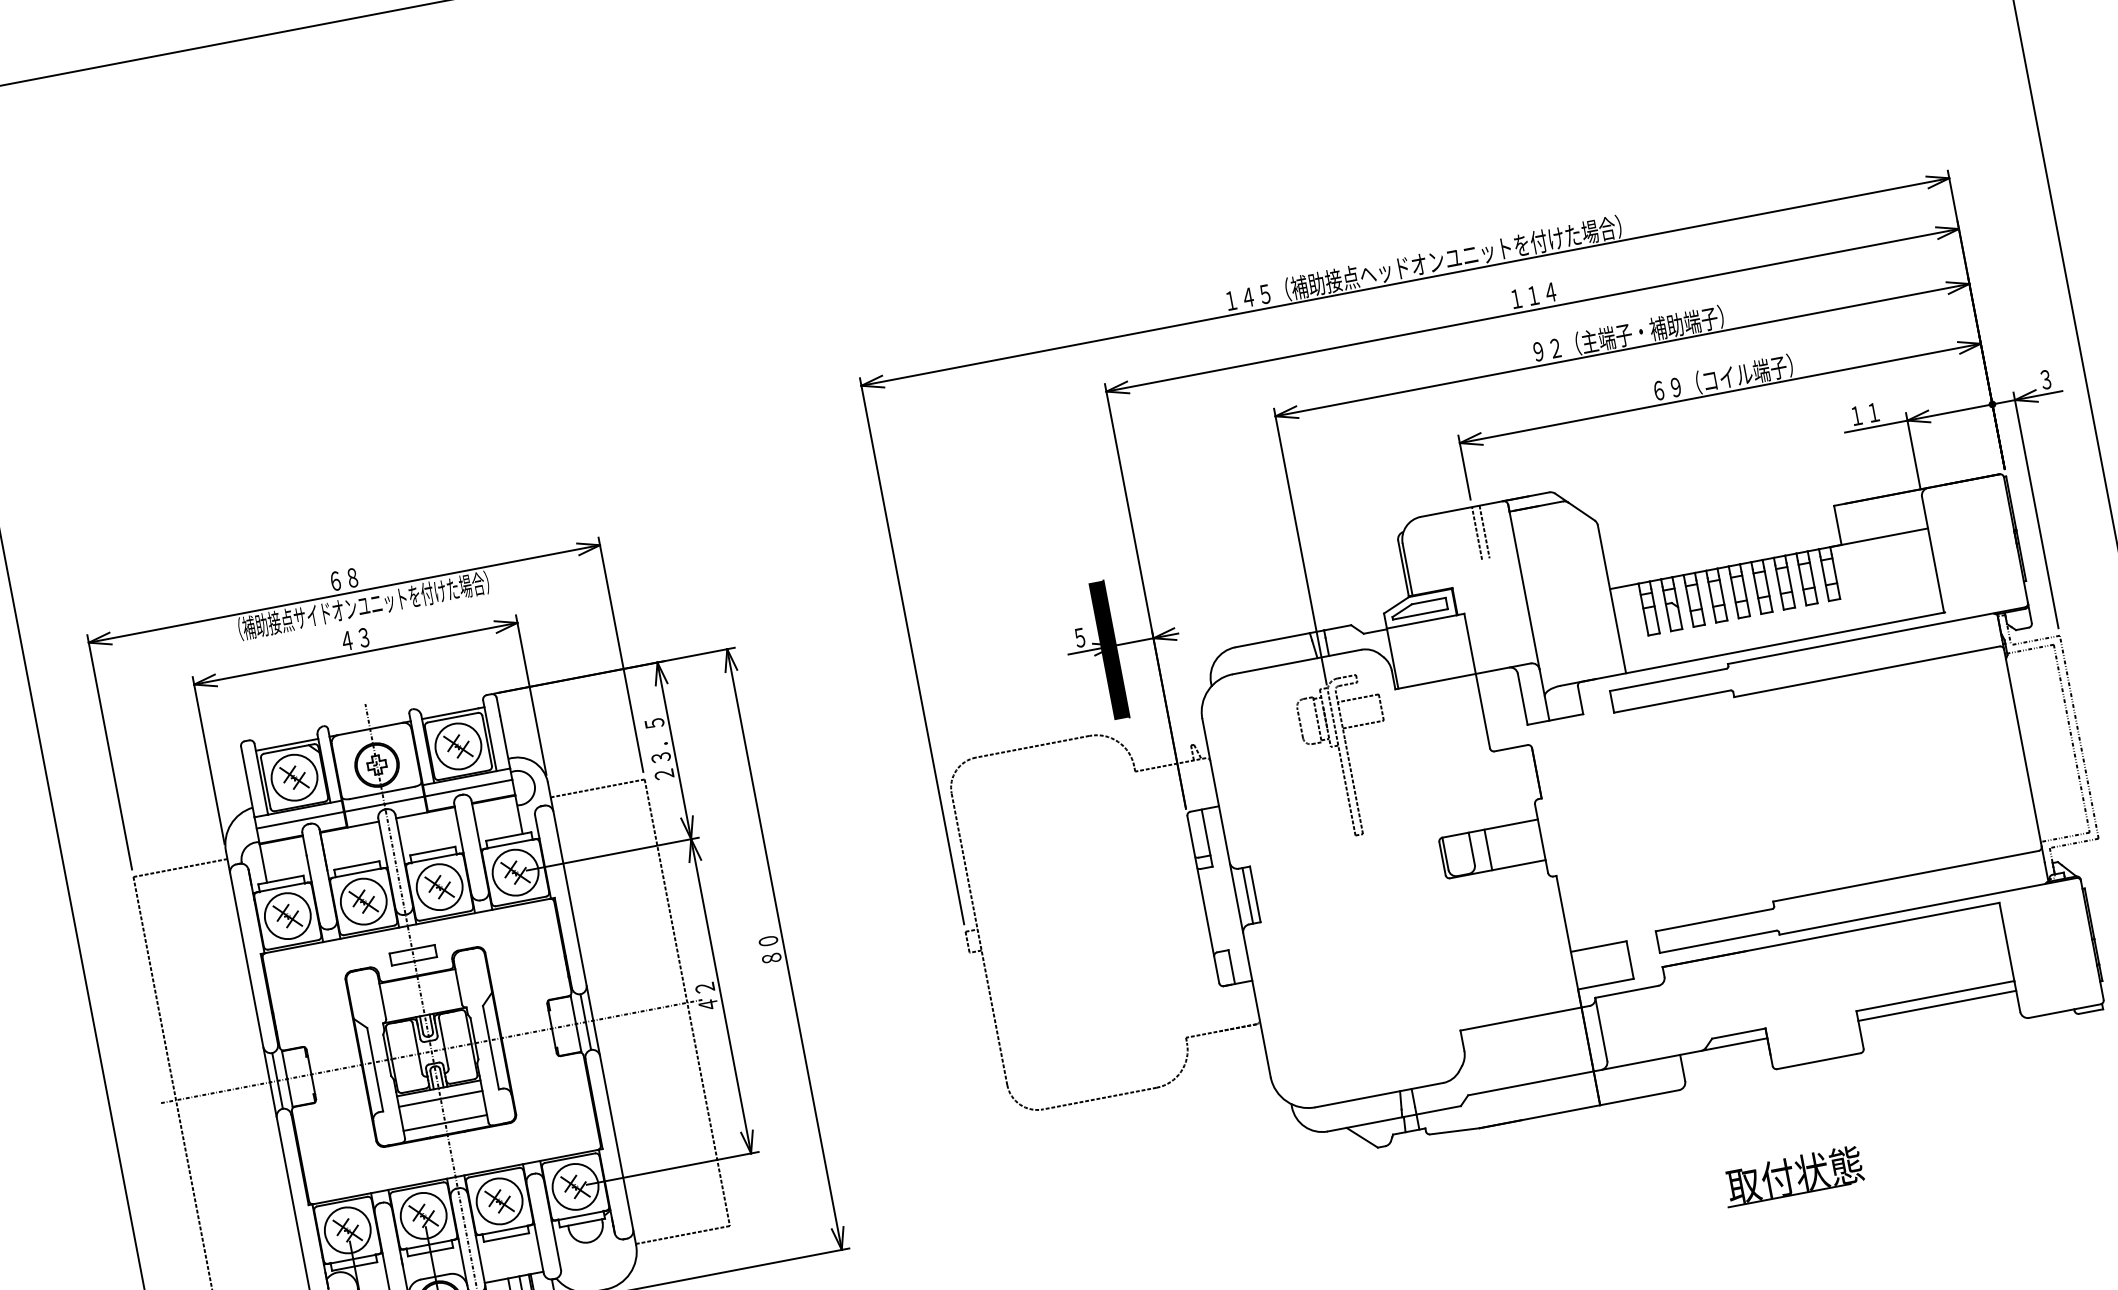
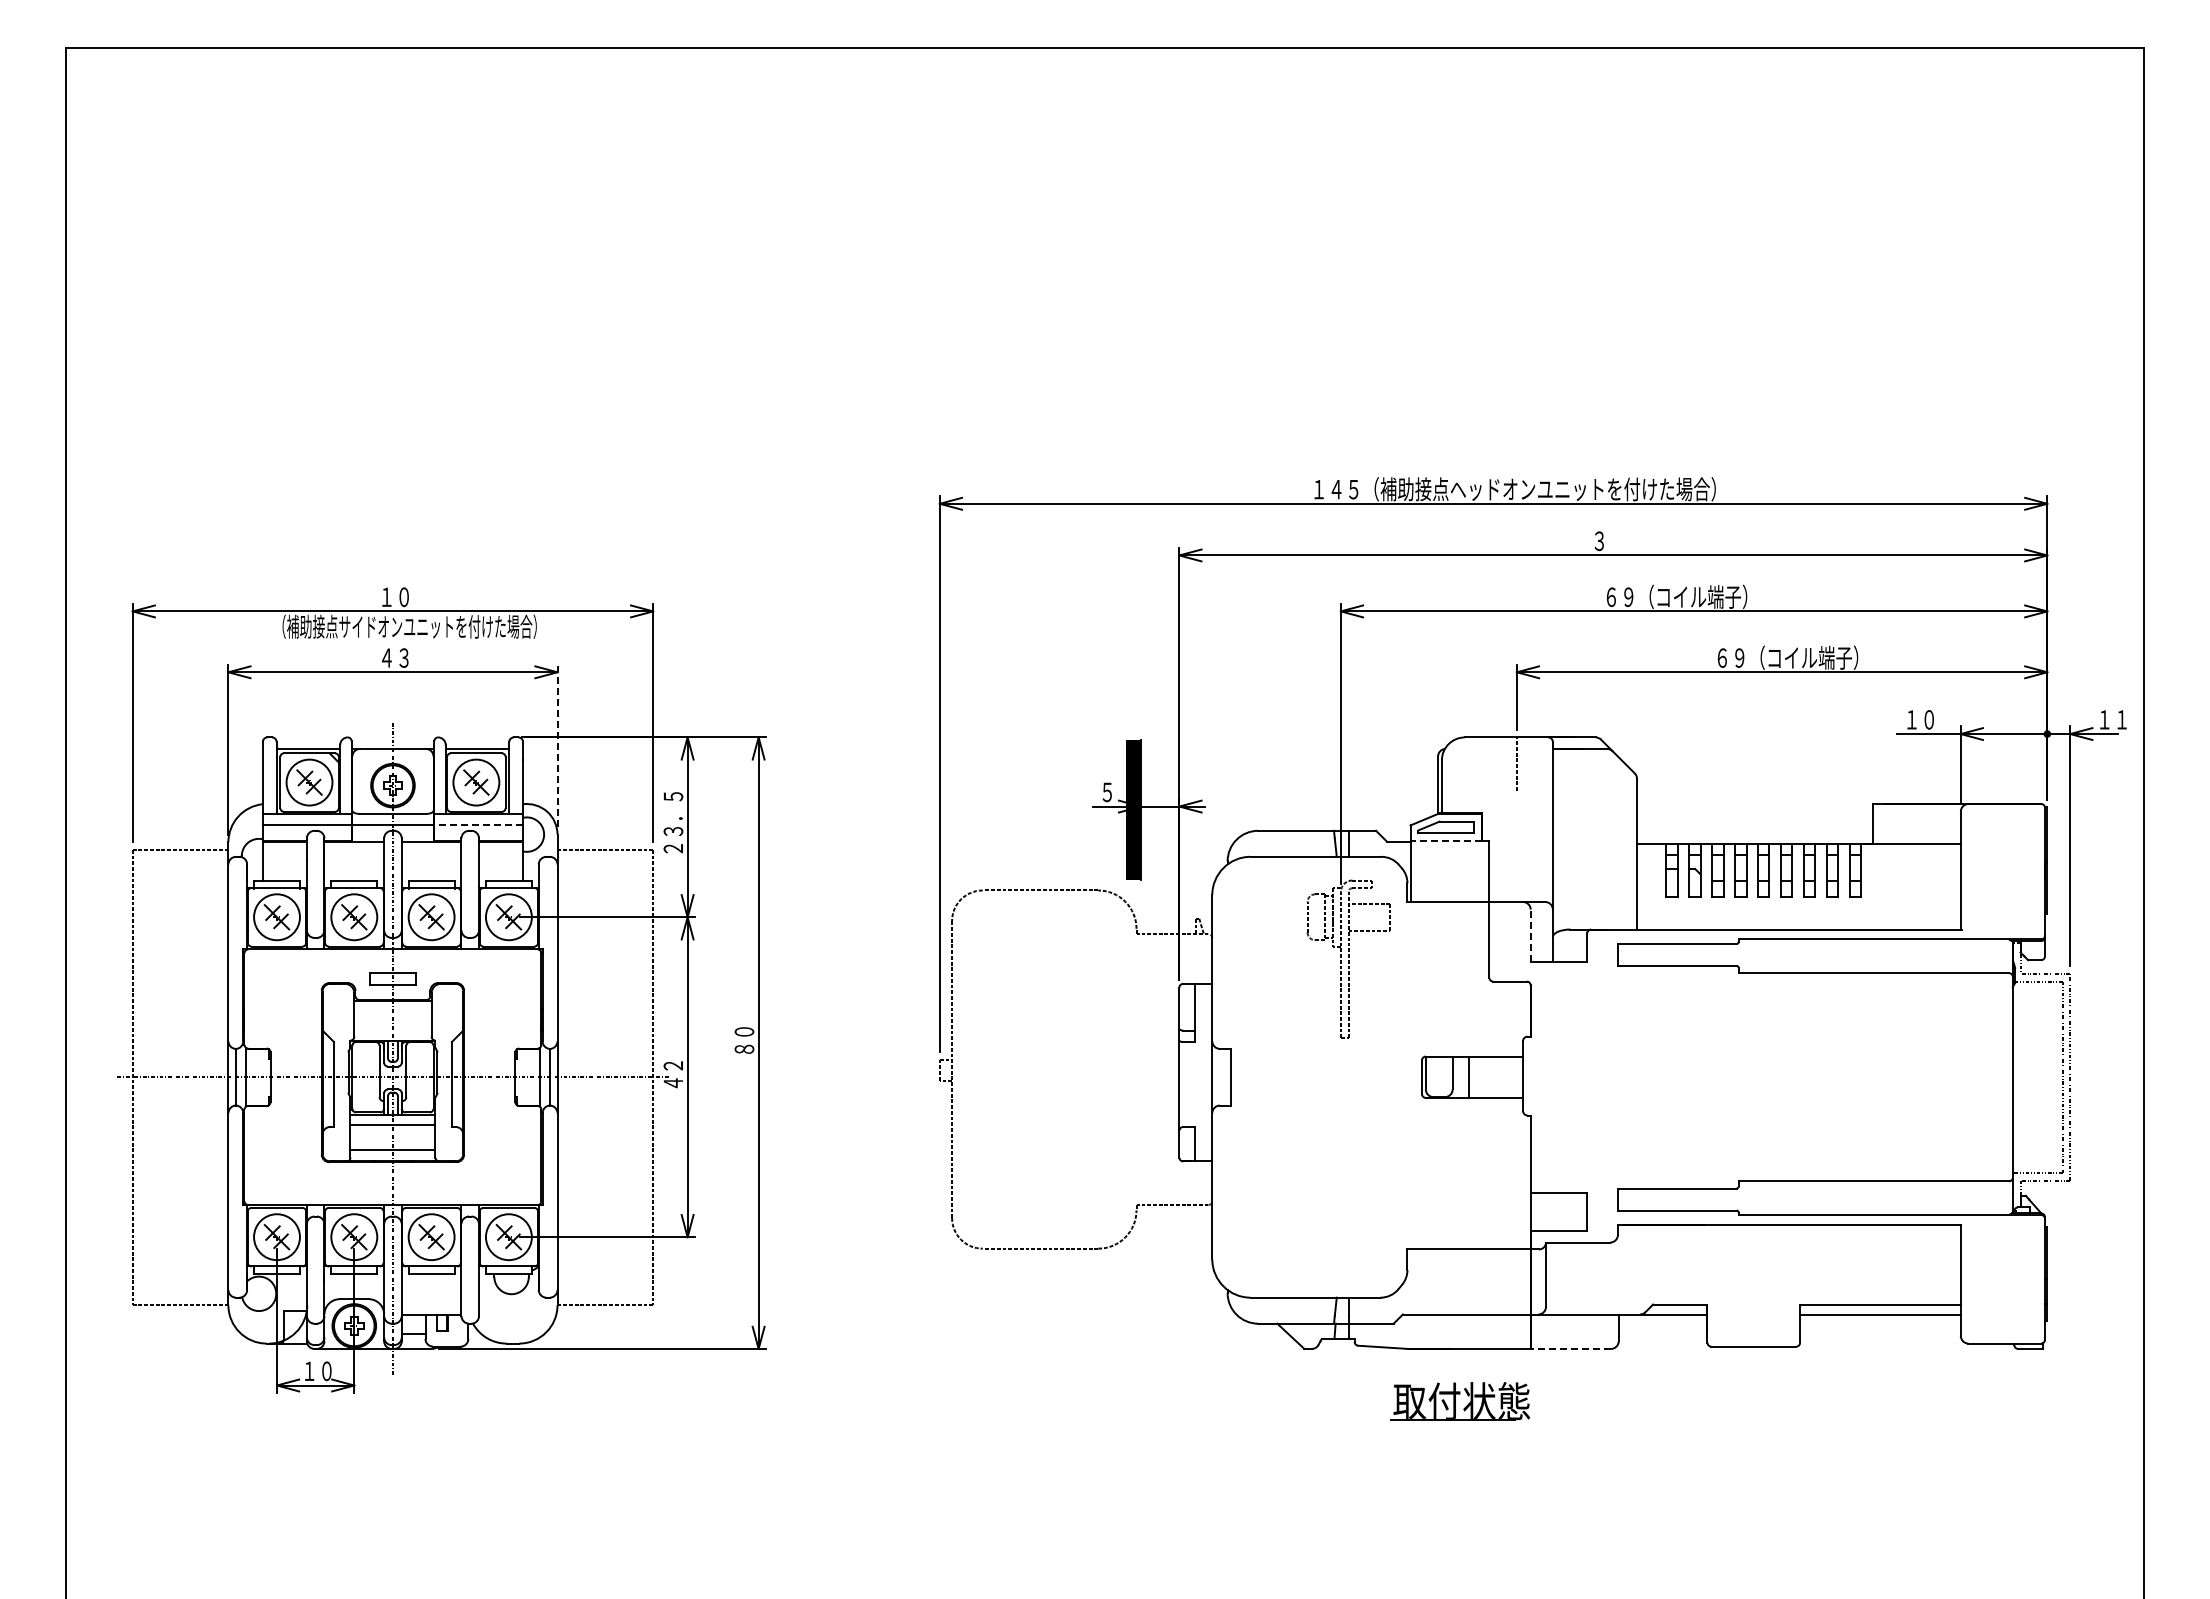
text: (1533, 296) -> (1616, 541), １１４ -> ３
text: (1627, 333) -> (1702, 596), ９２（主端子・補助端子） -> ６９（コイル端子）
text: (2054, 377) -> (2113, 719), ３ -> １１
text: (1873, 412) -> (1928, 719), １１ -> １０
line: (1484, 532) -> (1524, 764), removed
text: (344, 579) -> (395, 597), ６８ -> １０
line: (1422, 621) -> (1446, 840), solid -> dashed
line: (531, 694) -> (557, 745), solid -> dashed
line: (1522, 699) -> (1530, 935), solid -> dashed
line: (468, 788) -> (478, 825), solid -> dashed
line: (1247, 895) -> (1223, 1076), removed
line: (1639, 1097) -> (1570, 1348), solid -> dashed
part: (1792, 1175) -> (1459, 1401), moved

